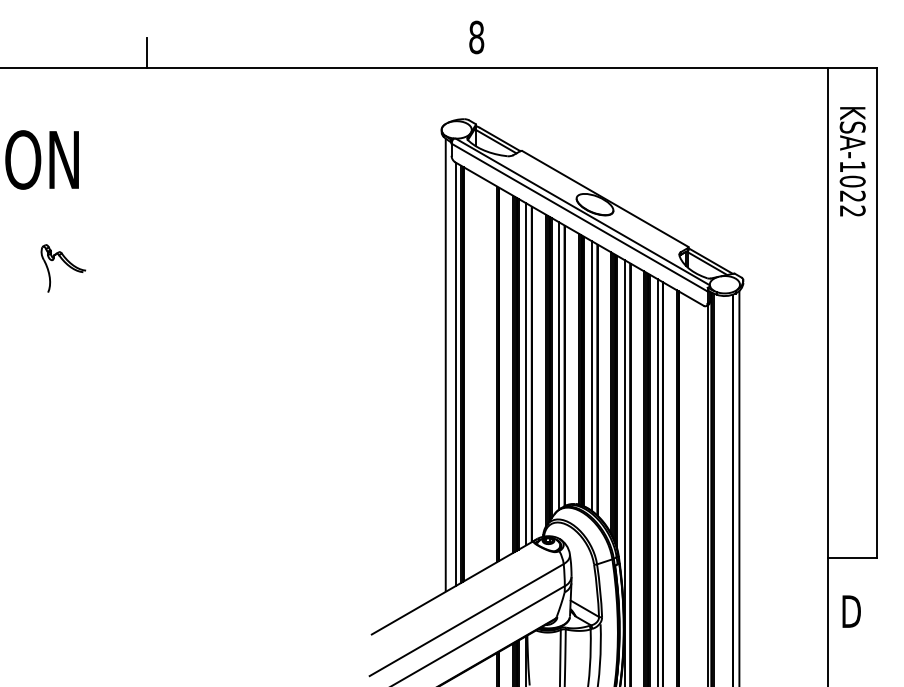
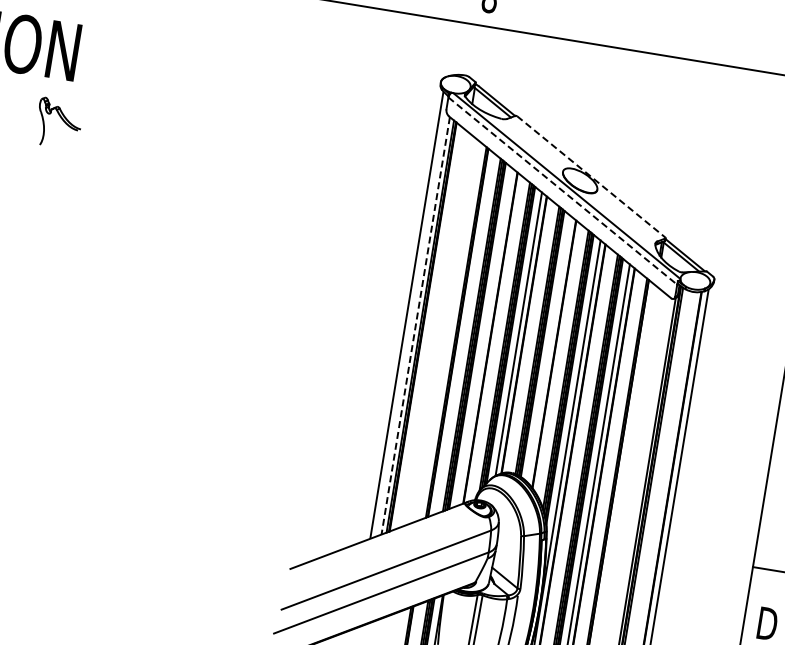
line: (605, 198) -> (591, 176), solid -> dashed
line: (579, 217) -> (562, 190), solid -> dashed
part: (63, 268) -> (59, 123), moved
line: (456, 374) -> (416, 326), solid -> dashed
line: (526, 374) -> (485, 337), removed
line: (592, 376) -> (549, 350), removed

